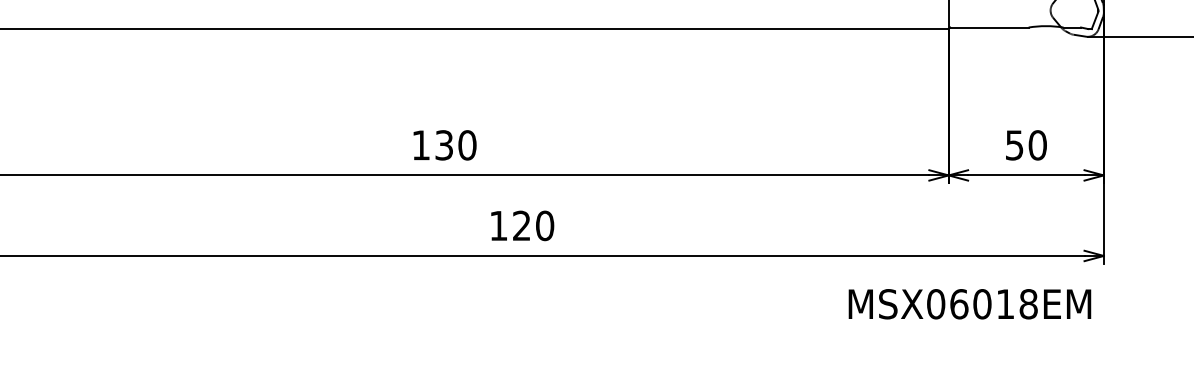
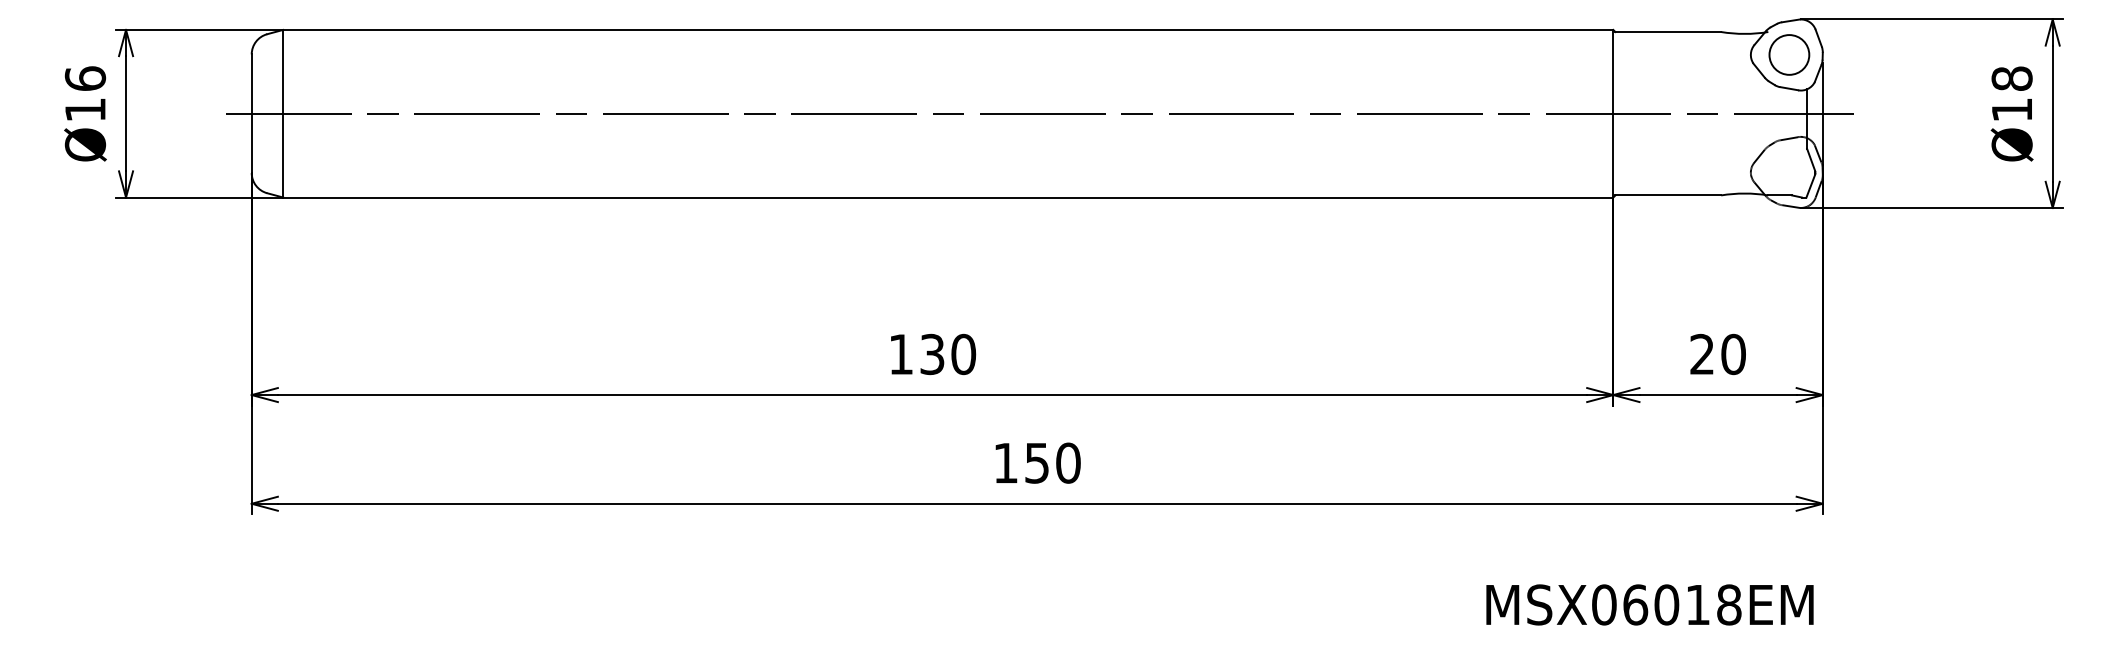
text: (1014, 145) -> (1701, 354), 50 -> 20
text: (521, 225) -> (1036, 462), 120 -> 150
text: (969, 303) -> (1649, 604), moved

